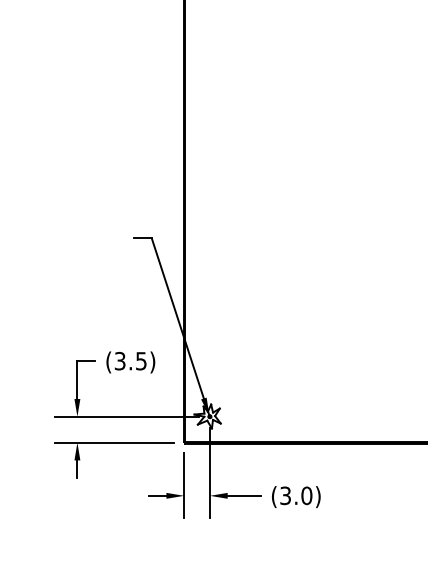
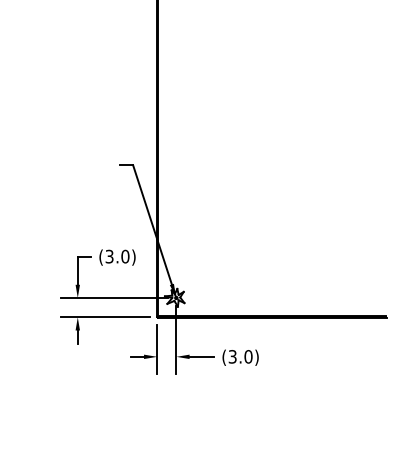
text: (141, 360) -> (125, 256), (3.5) -> (3.0)

